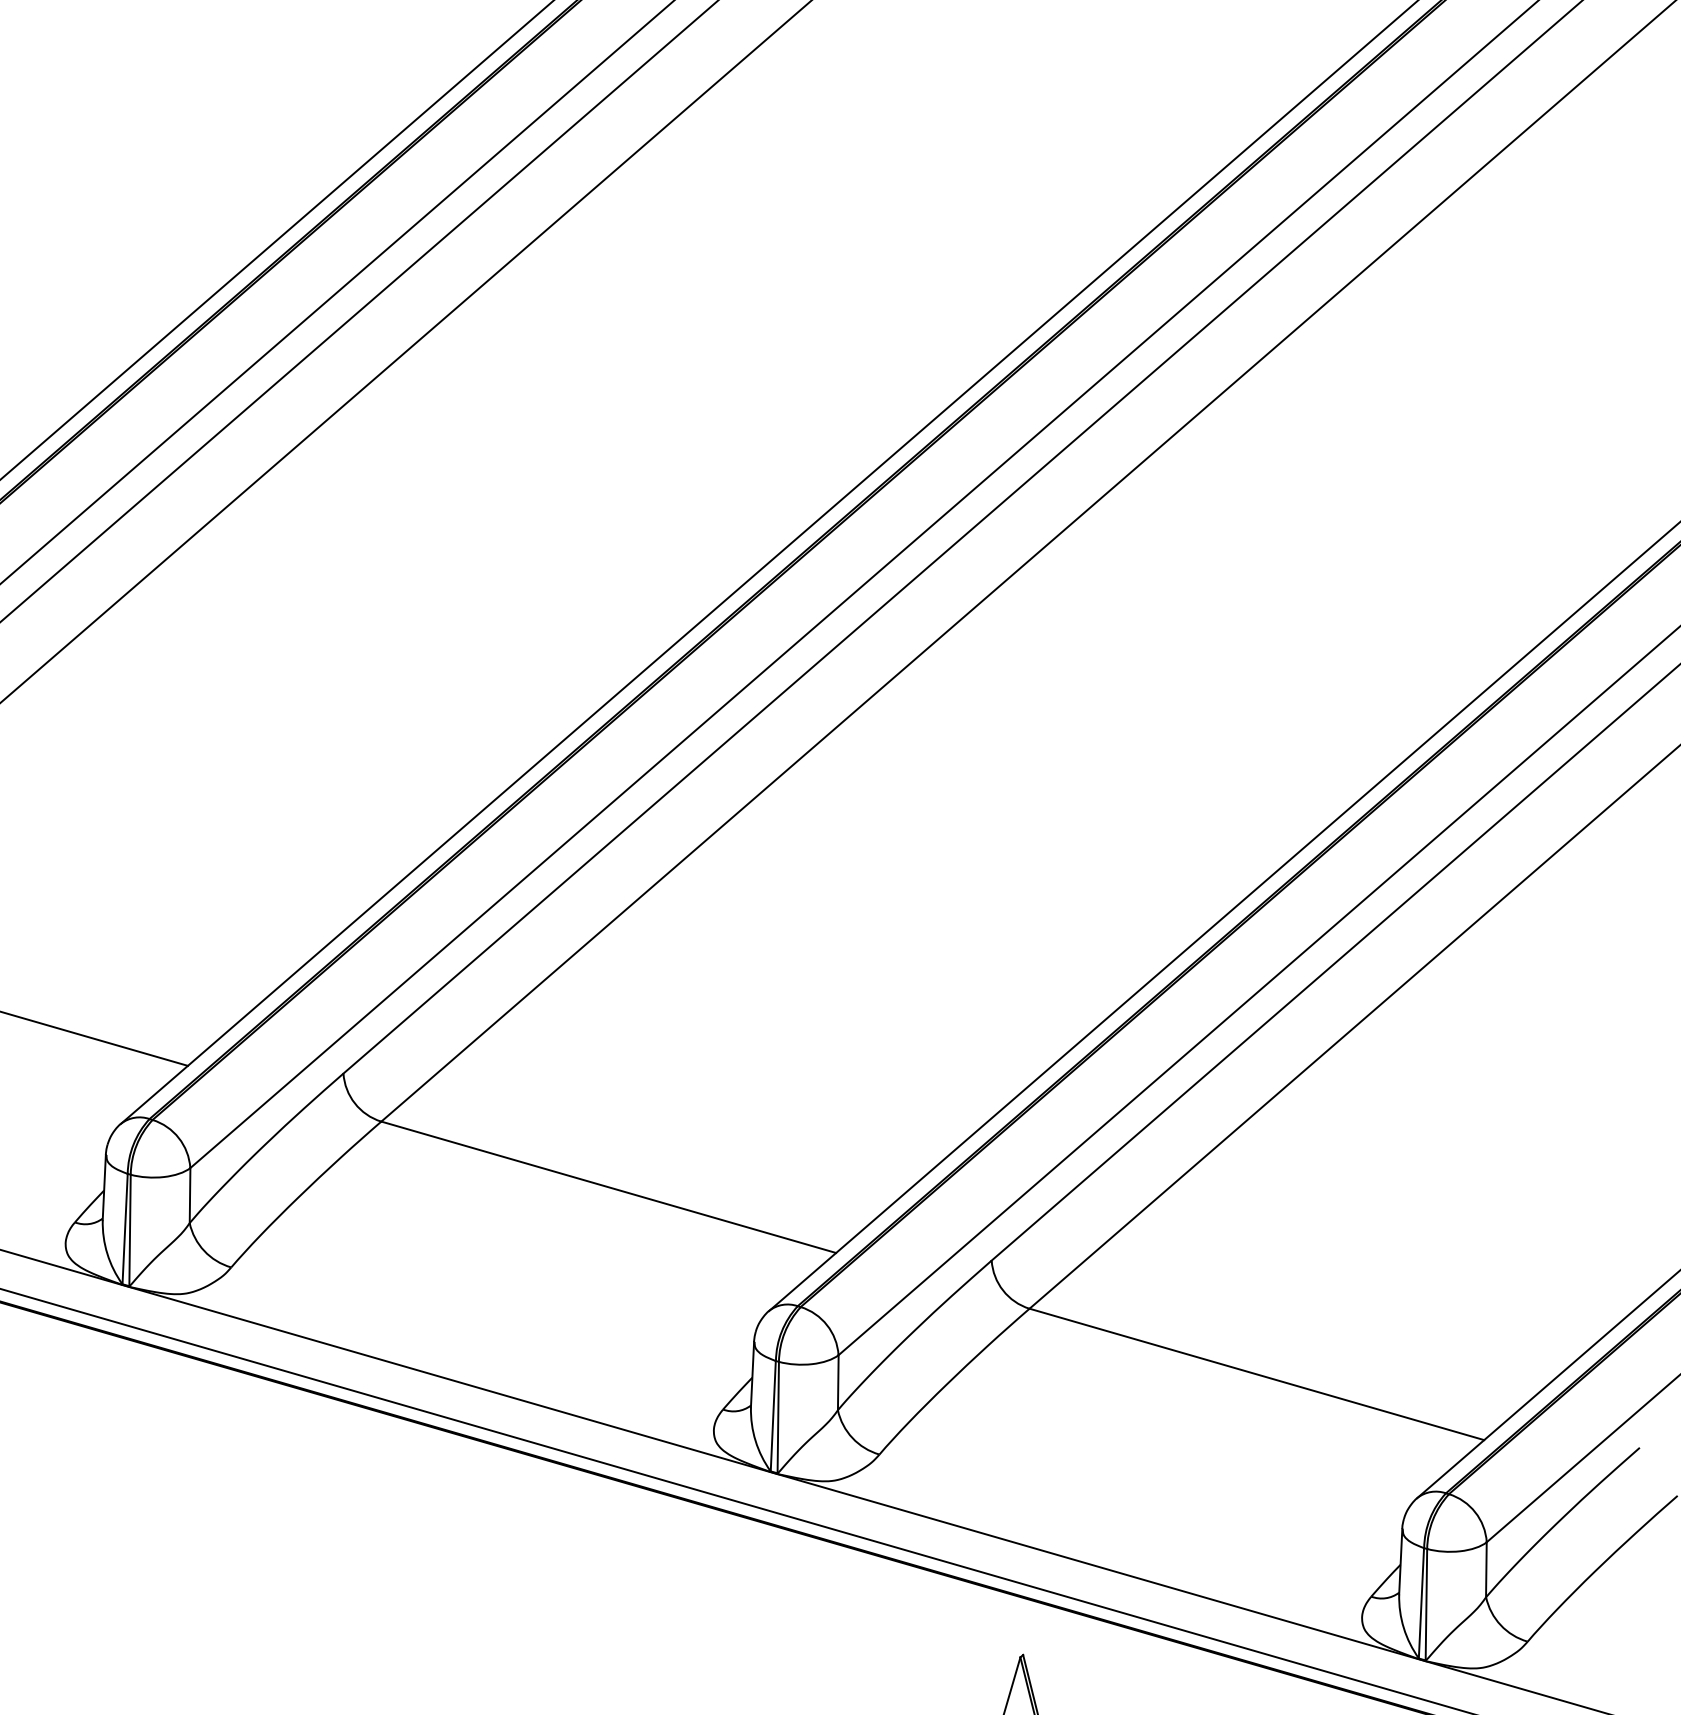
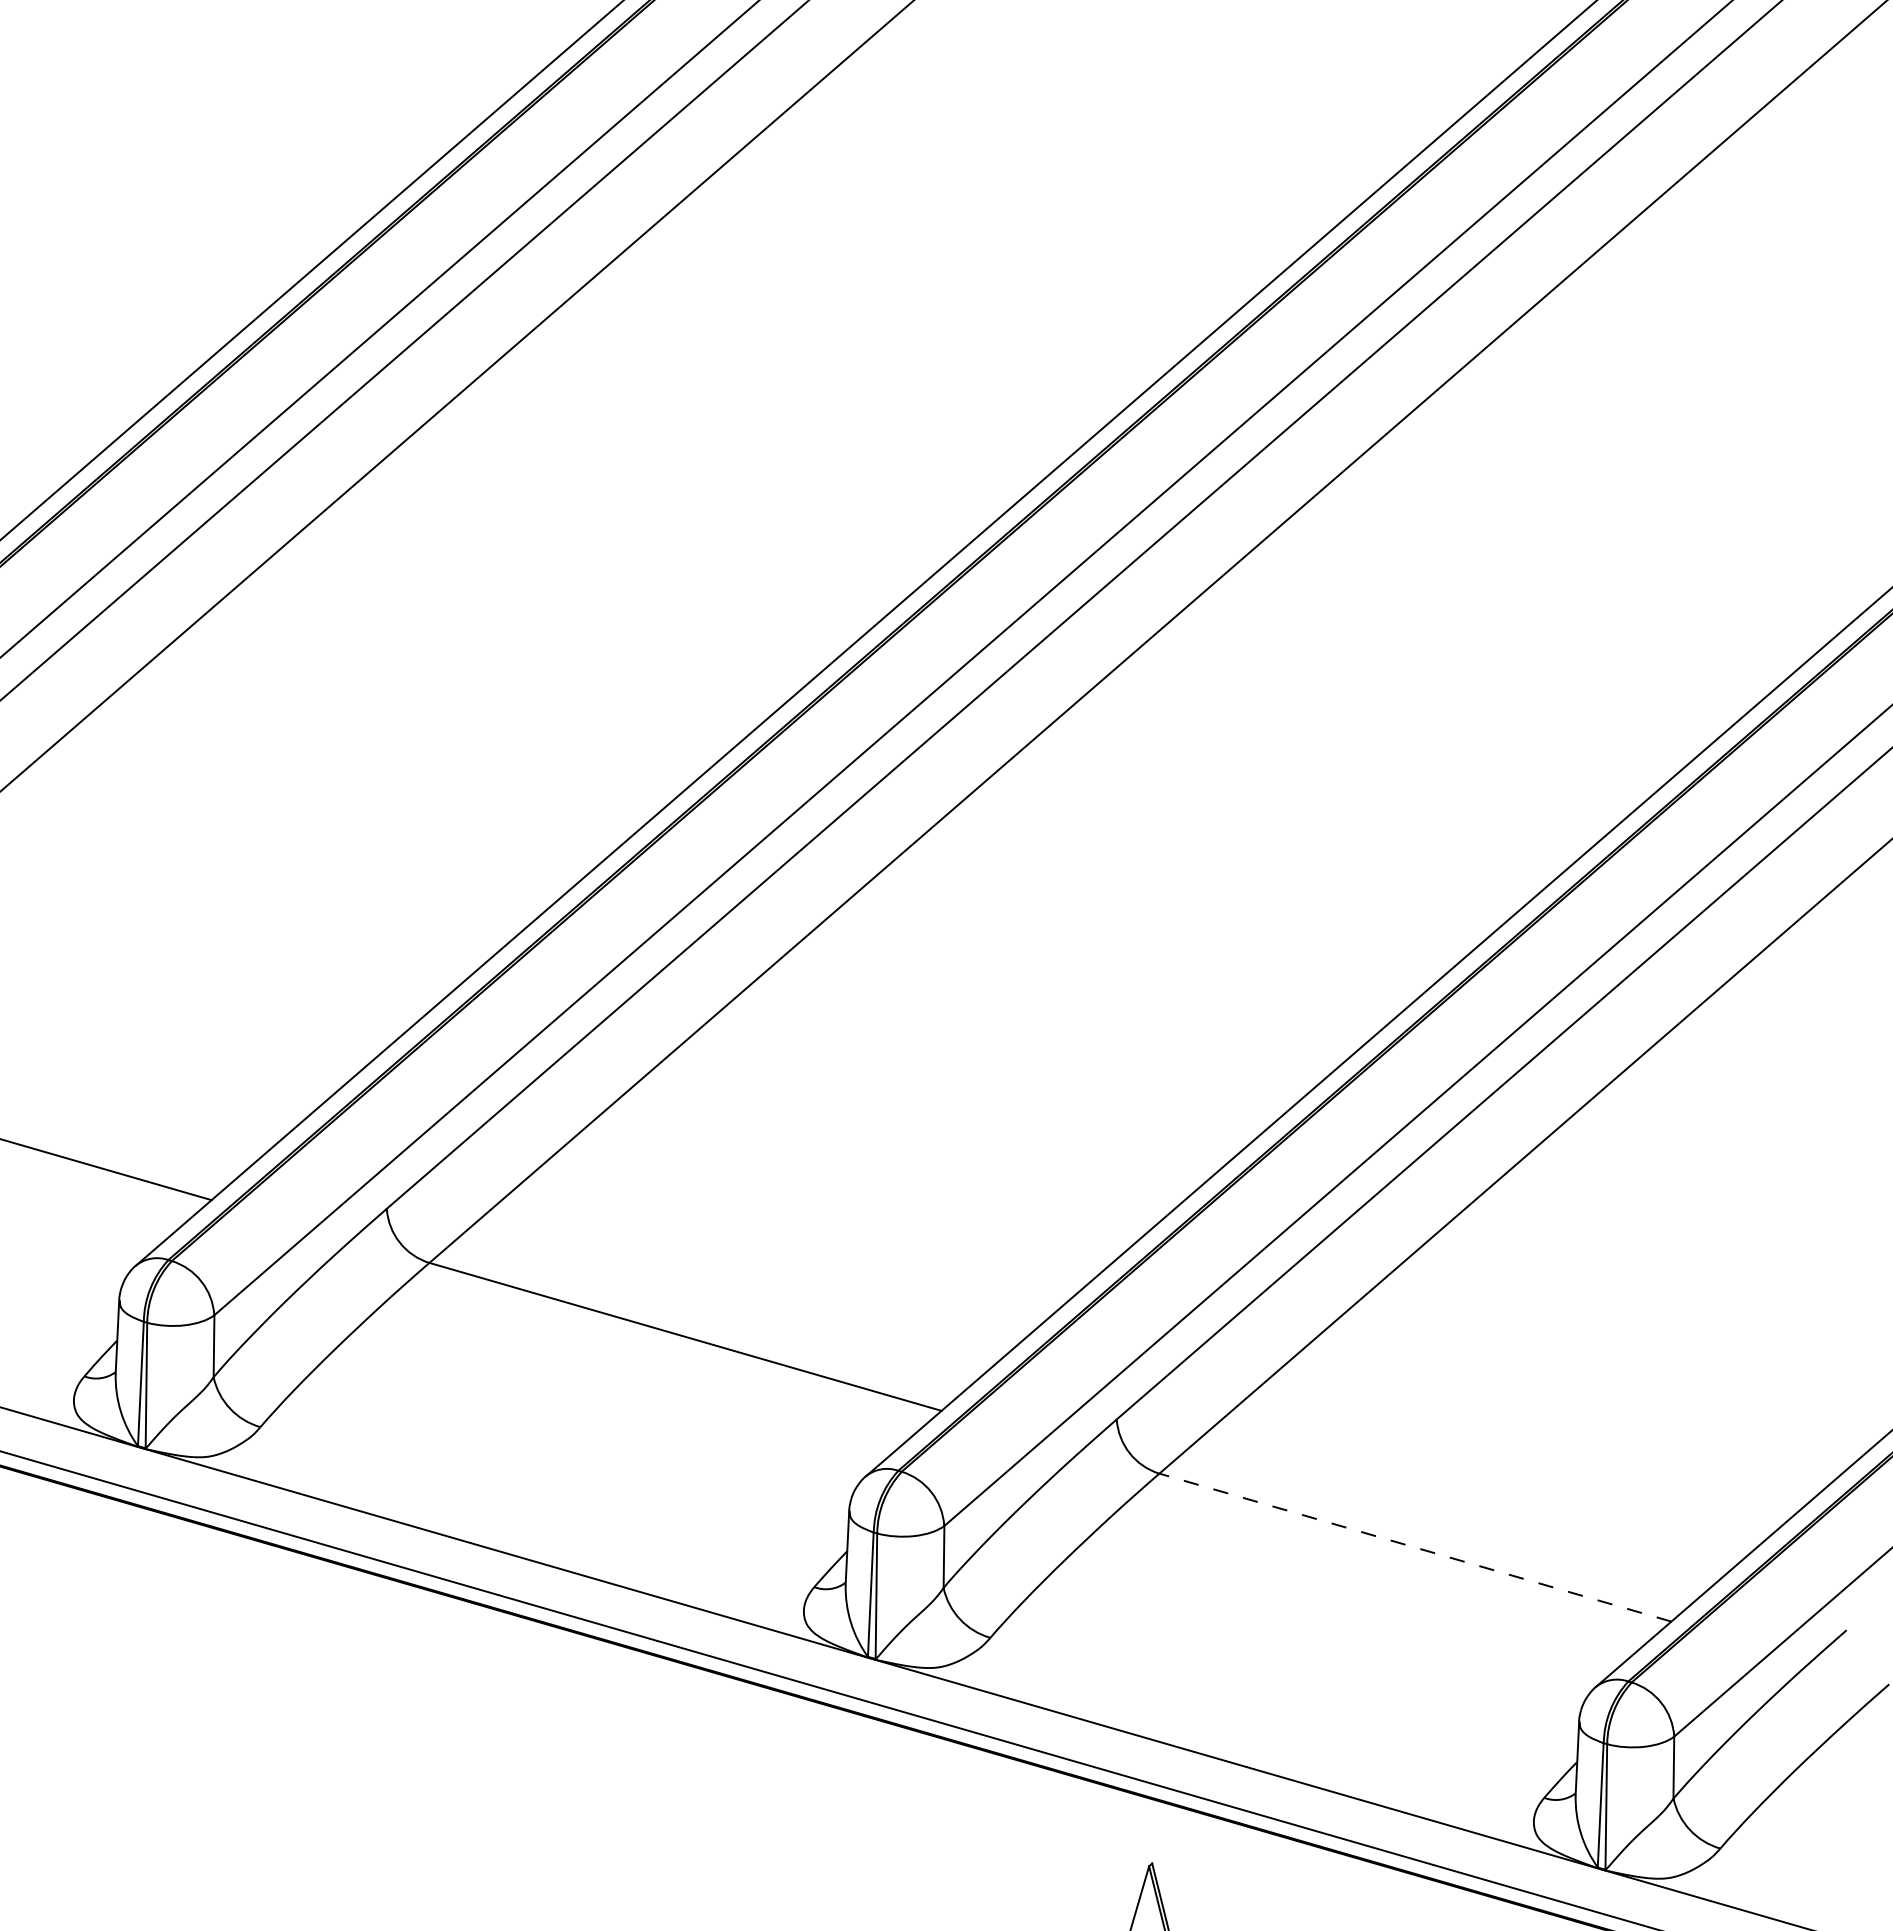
line: (1256, 1374) -> (1414, 1547), solid -> dashed

